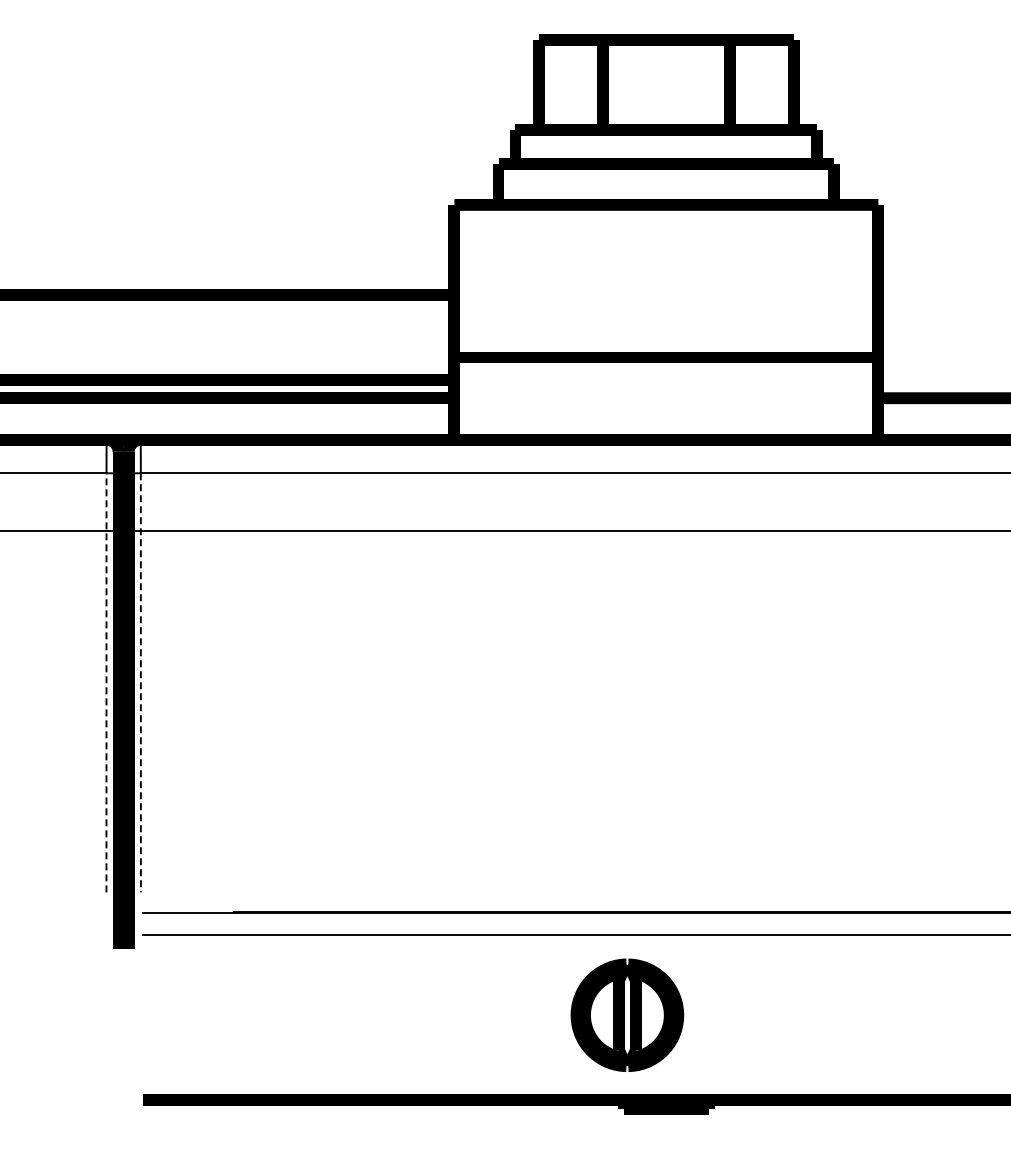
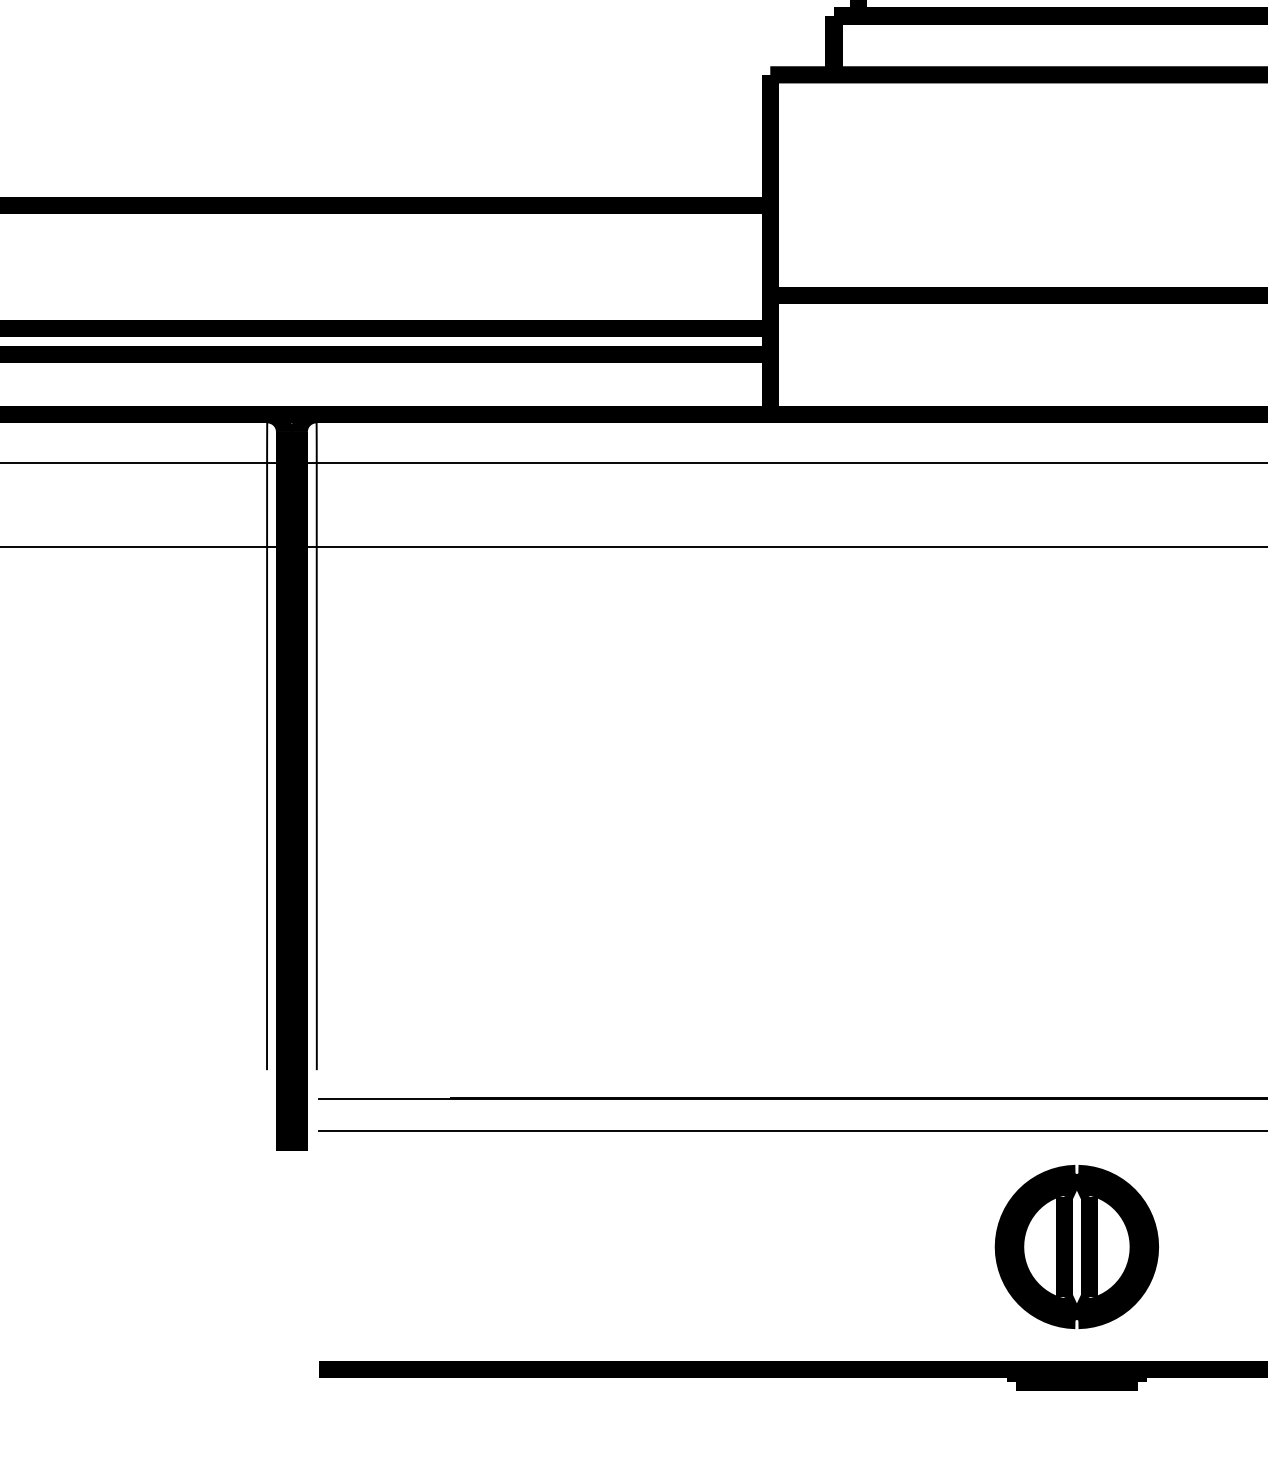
line: (106, 682) -> (267, 765), dashed -> solid
line: (140, 682) -> (316, 765), dashed -> solid
part: (627, 1014) -> (1077, 1245), moved

